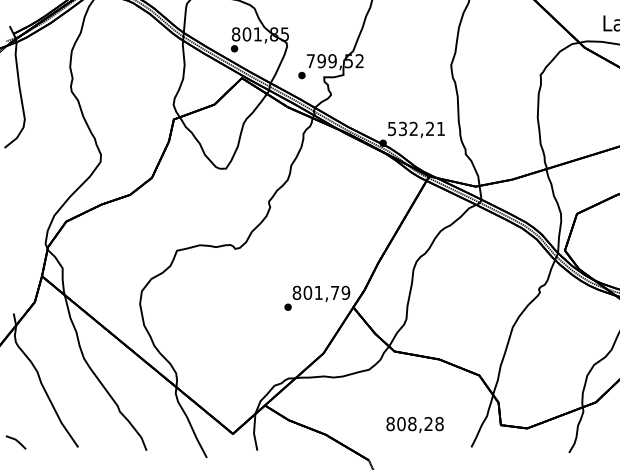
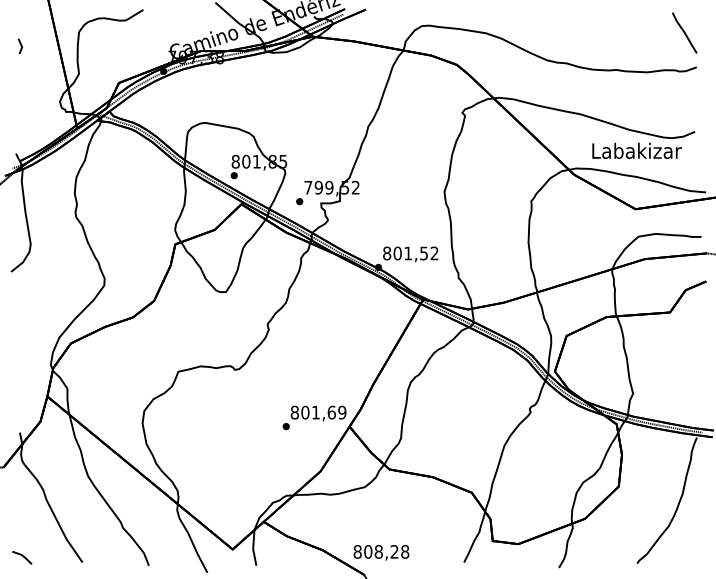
text: (416, 128) -> (410, 253), 532,21 -> 801,52
text: (334, 292) -> (331, 412), 801,79 -> 801,69
text: (415, 424) -> (381, 552), moved

